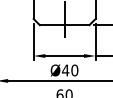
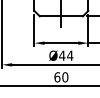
text: (75, 70) -> (70, 55), Ø40 -> Ø44

